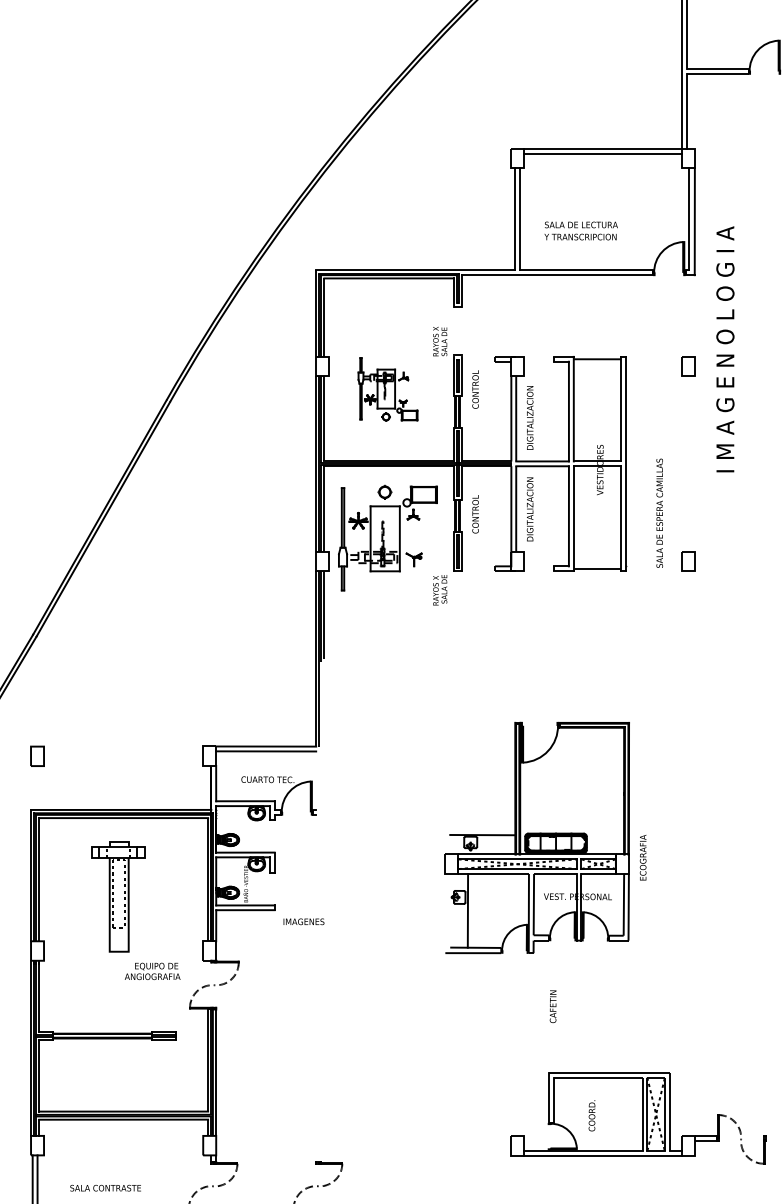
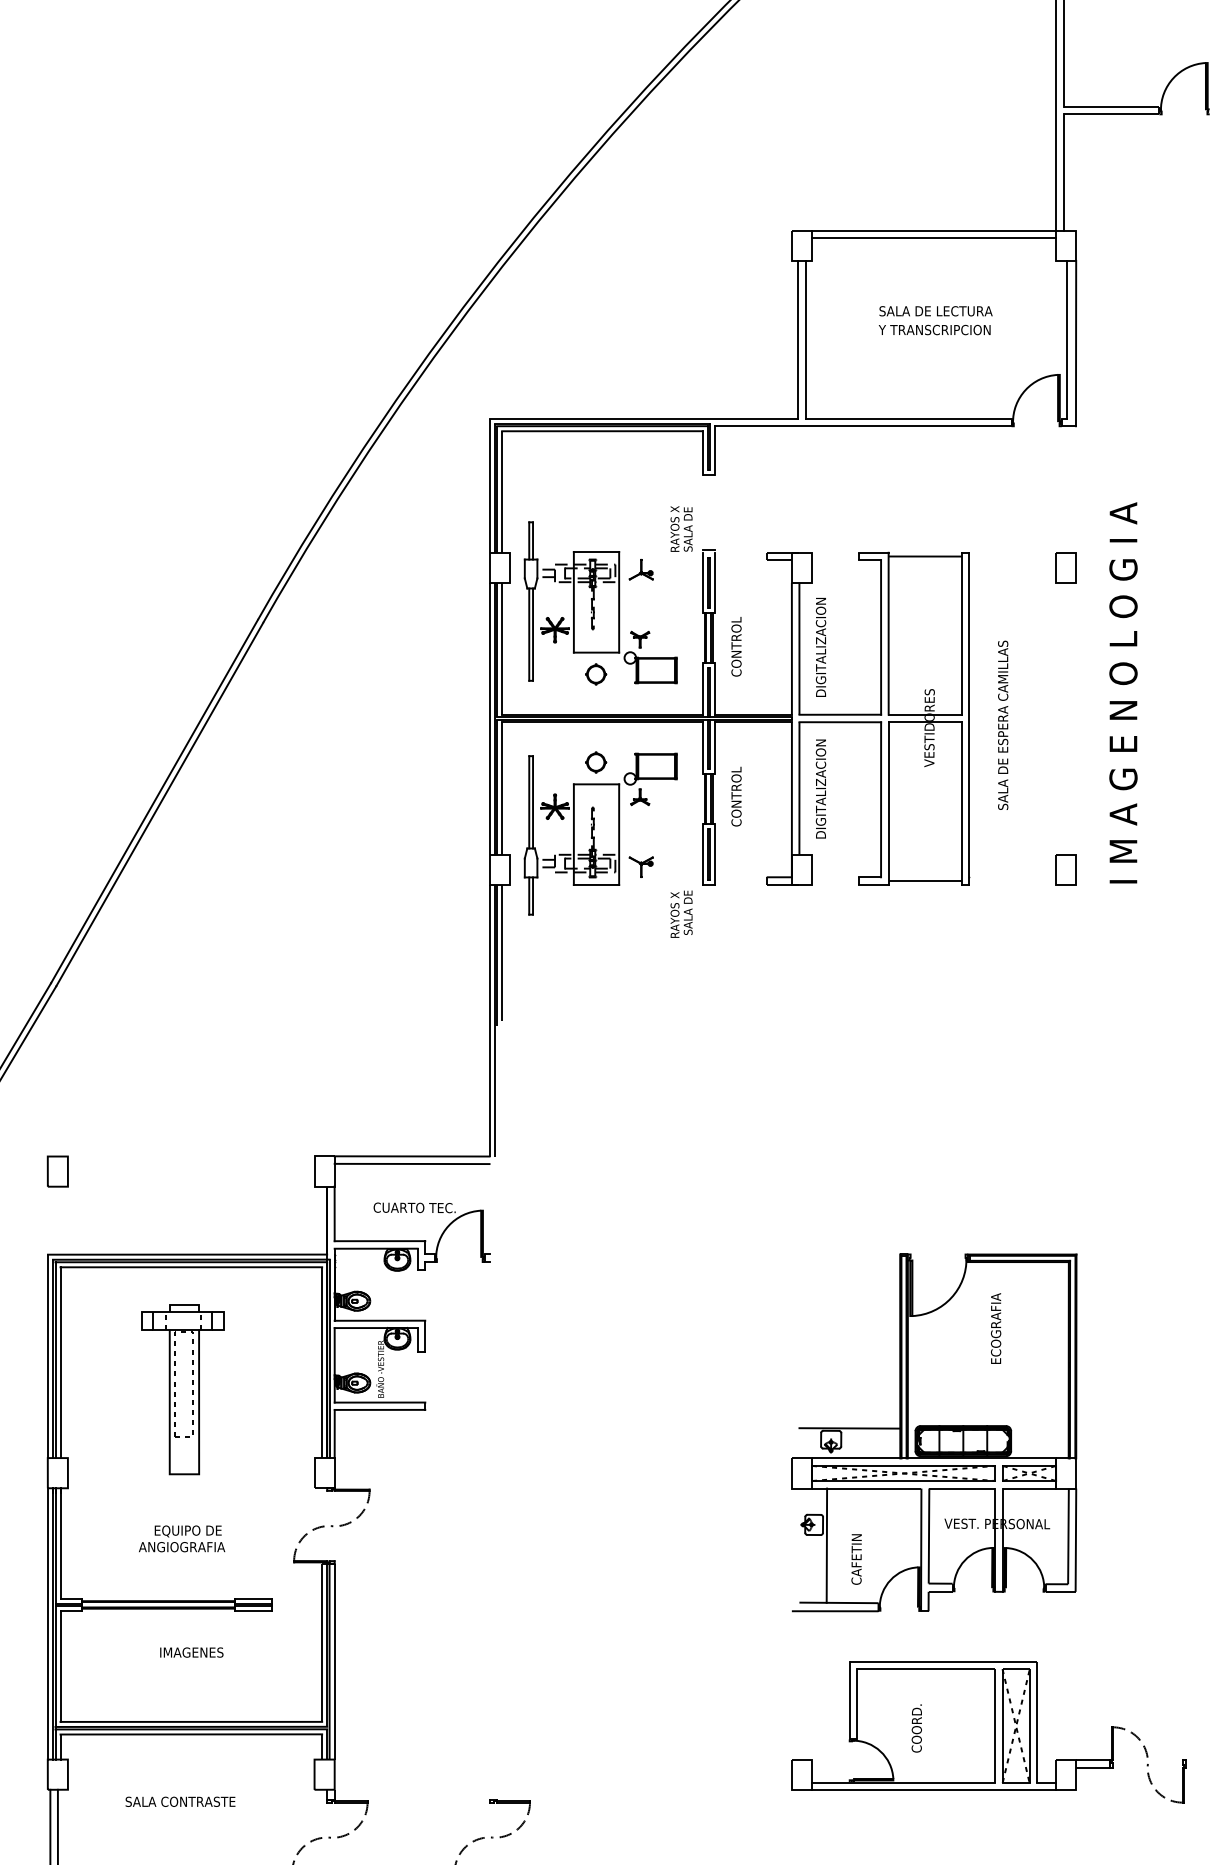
text: (580, 230) -> (934, 319), moved
text: (725, 349) -> (1123, 693), moved
part: (387, 389) -> (600, 603), size x1.67
text: (475, 389) -> (736, 646), moved
text: (659, 512) -> (1002, 724), moved
part: (536, 837) -> (933, 1432), moved
text: (303, 921) -> (191, 1652), moved
text: (152, 971) -> (181, 1538), moved
text: (105, 1187) -> (180, 1800), moved

